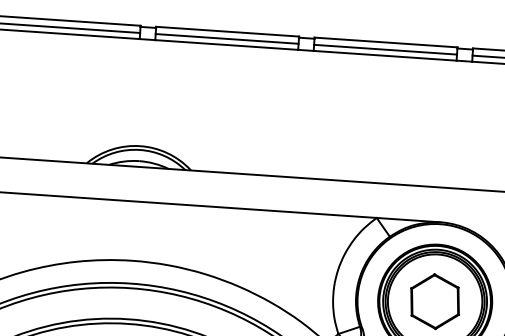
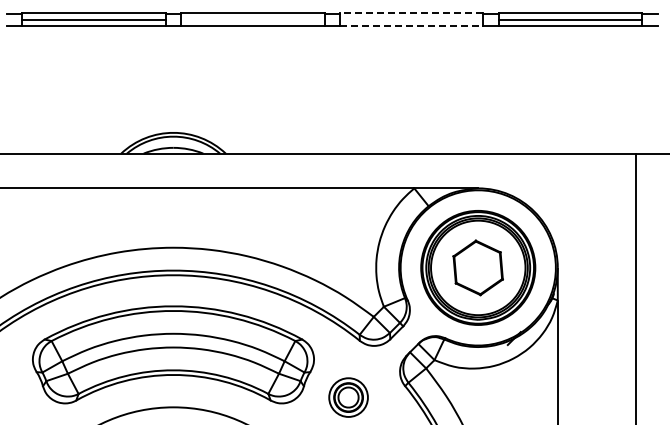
line: (226, 38) -> (252, 19), removed
line: (385, 42) -> (411, 12), solid -> dashed
line: (385, 49) -> (411, 19), removed
line: (384, 56) -> (411, 26), solid -> dashed

